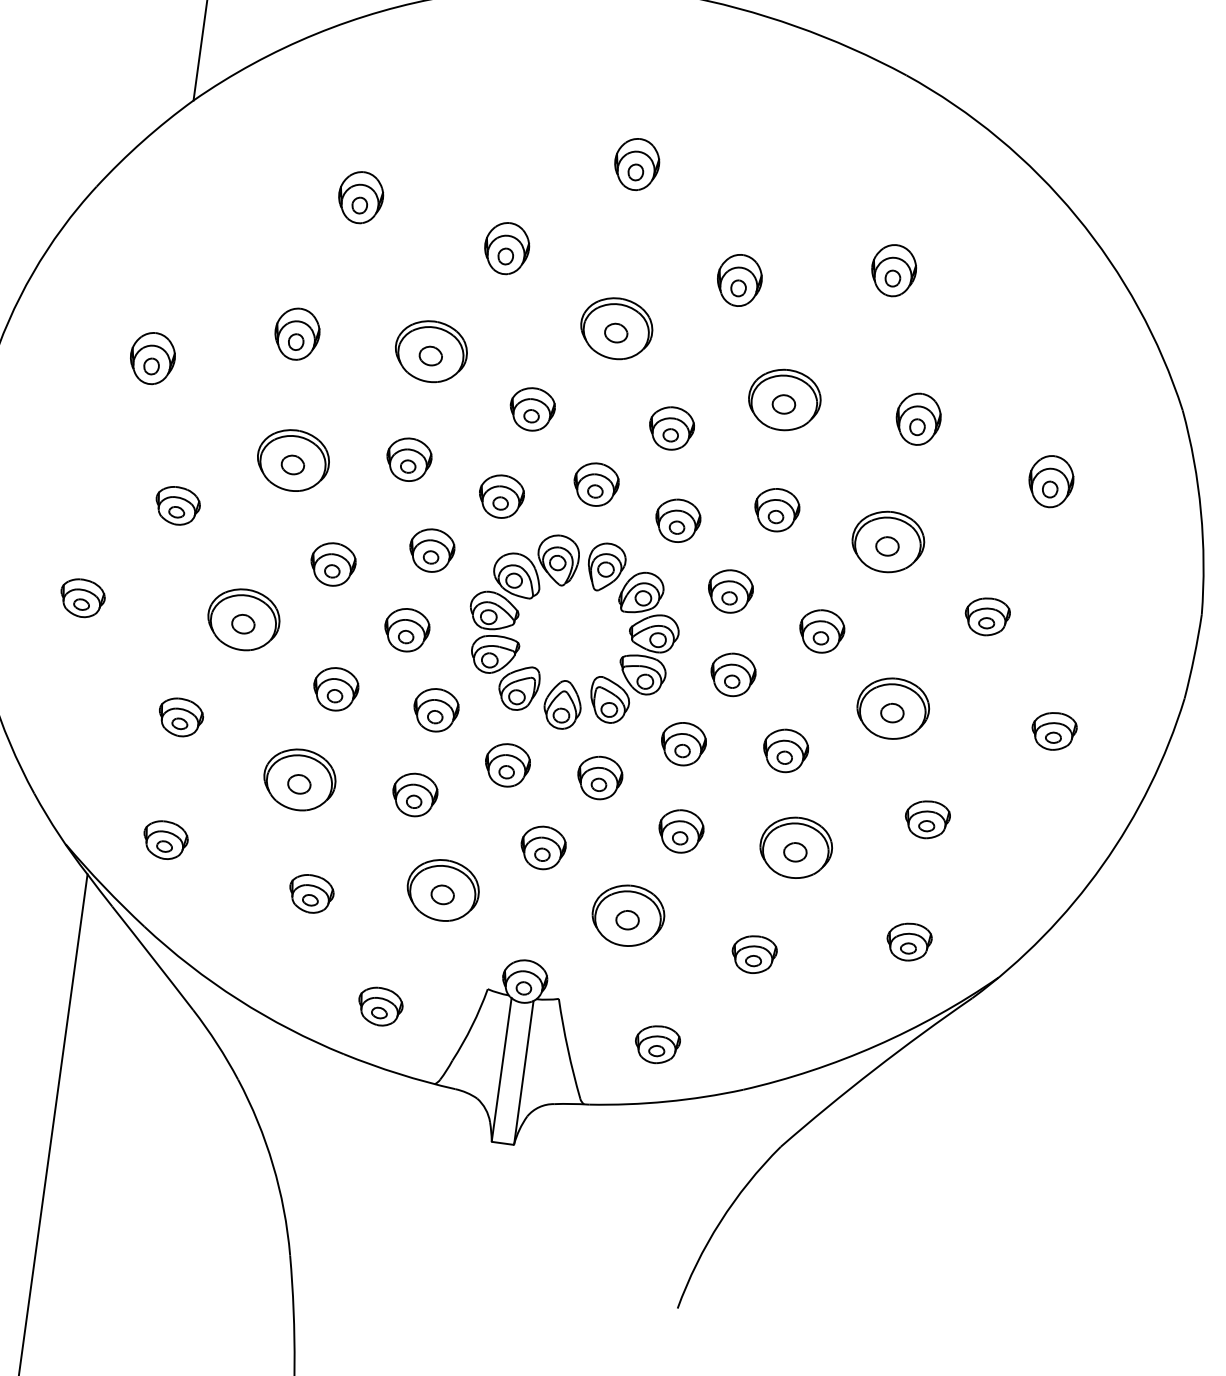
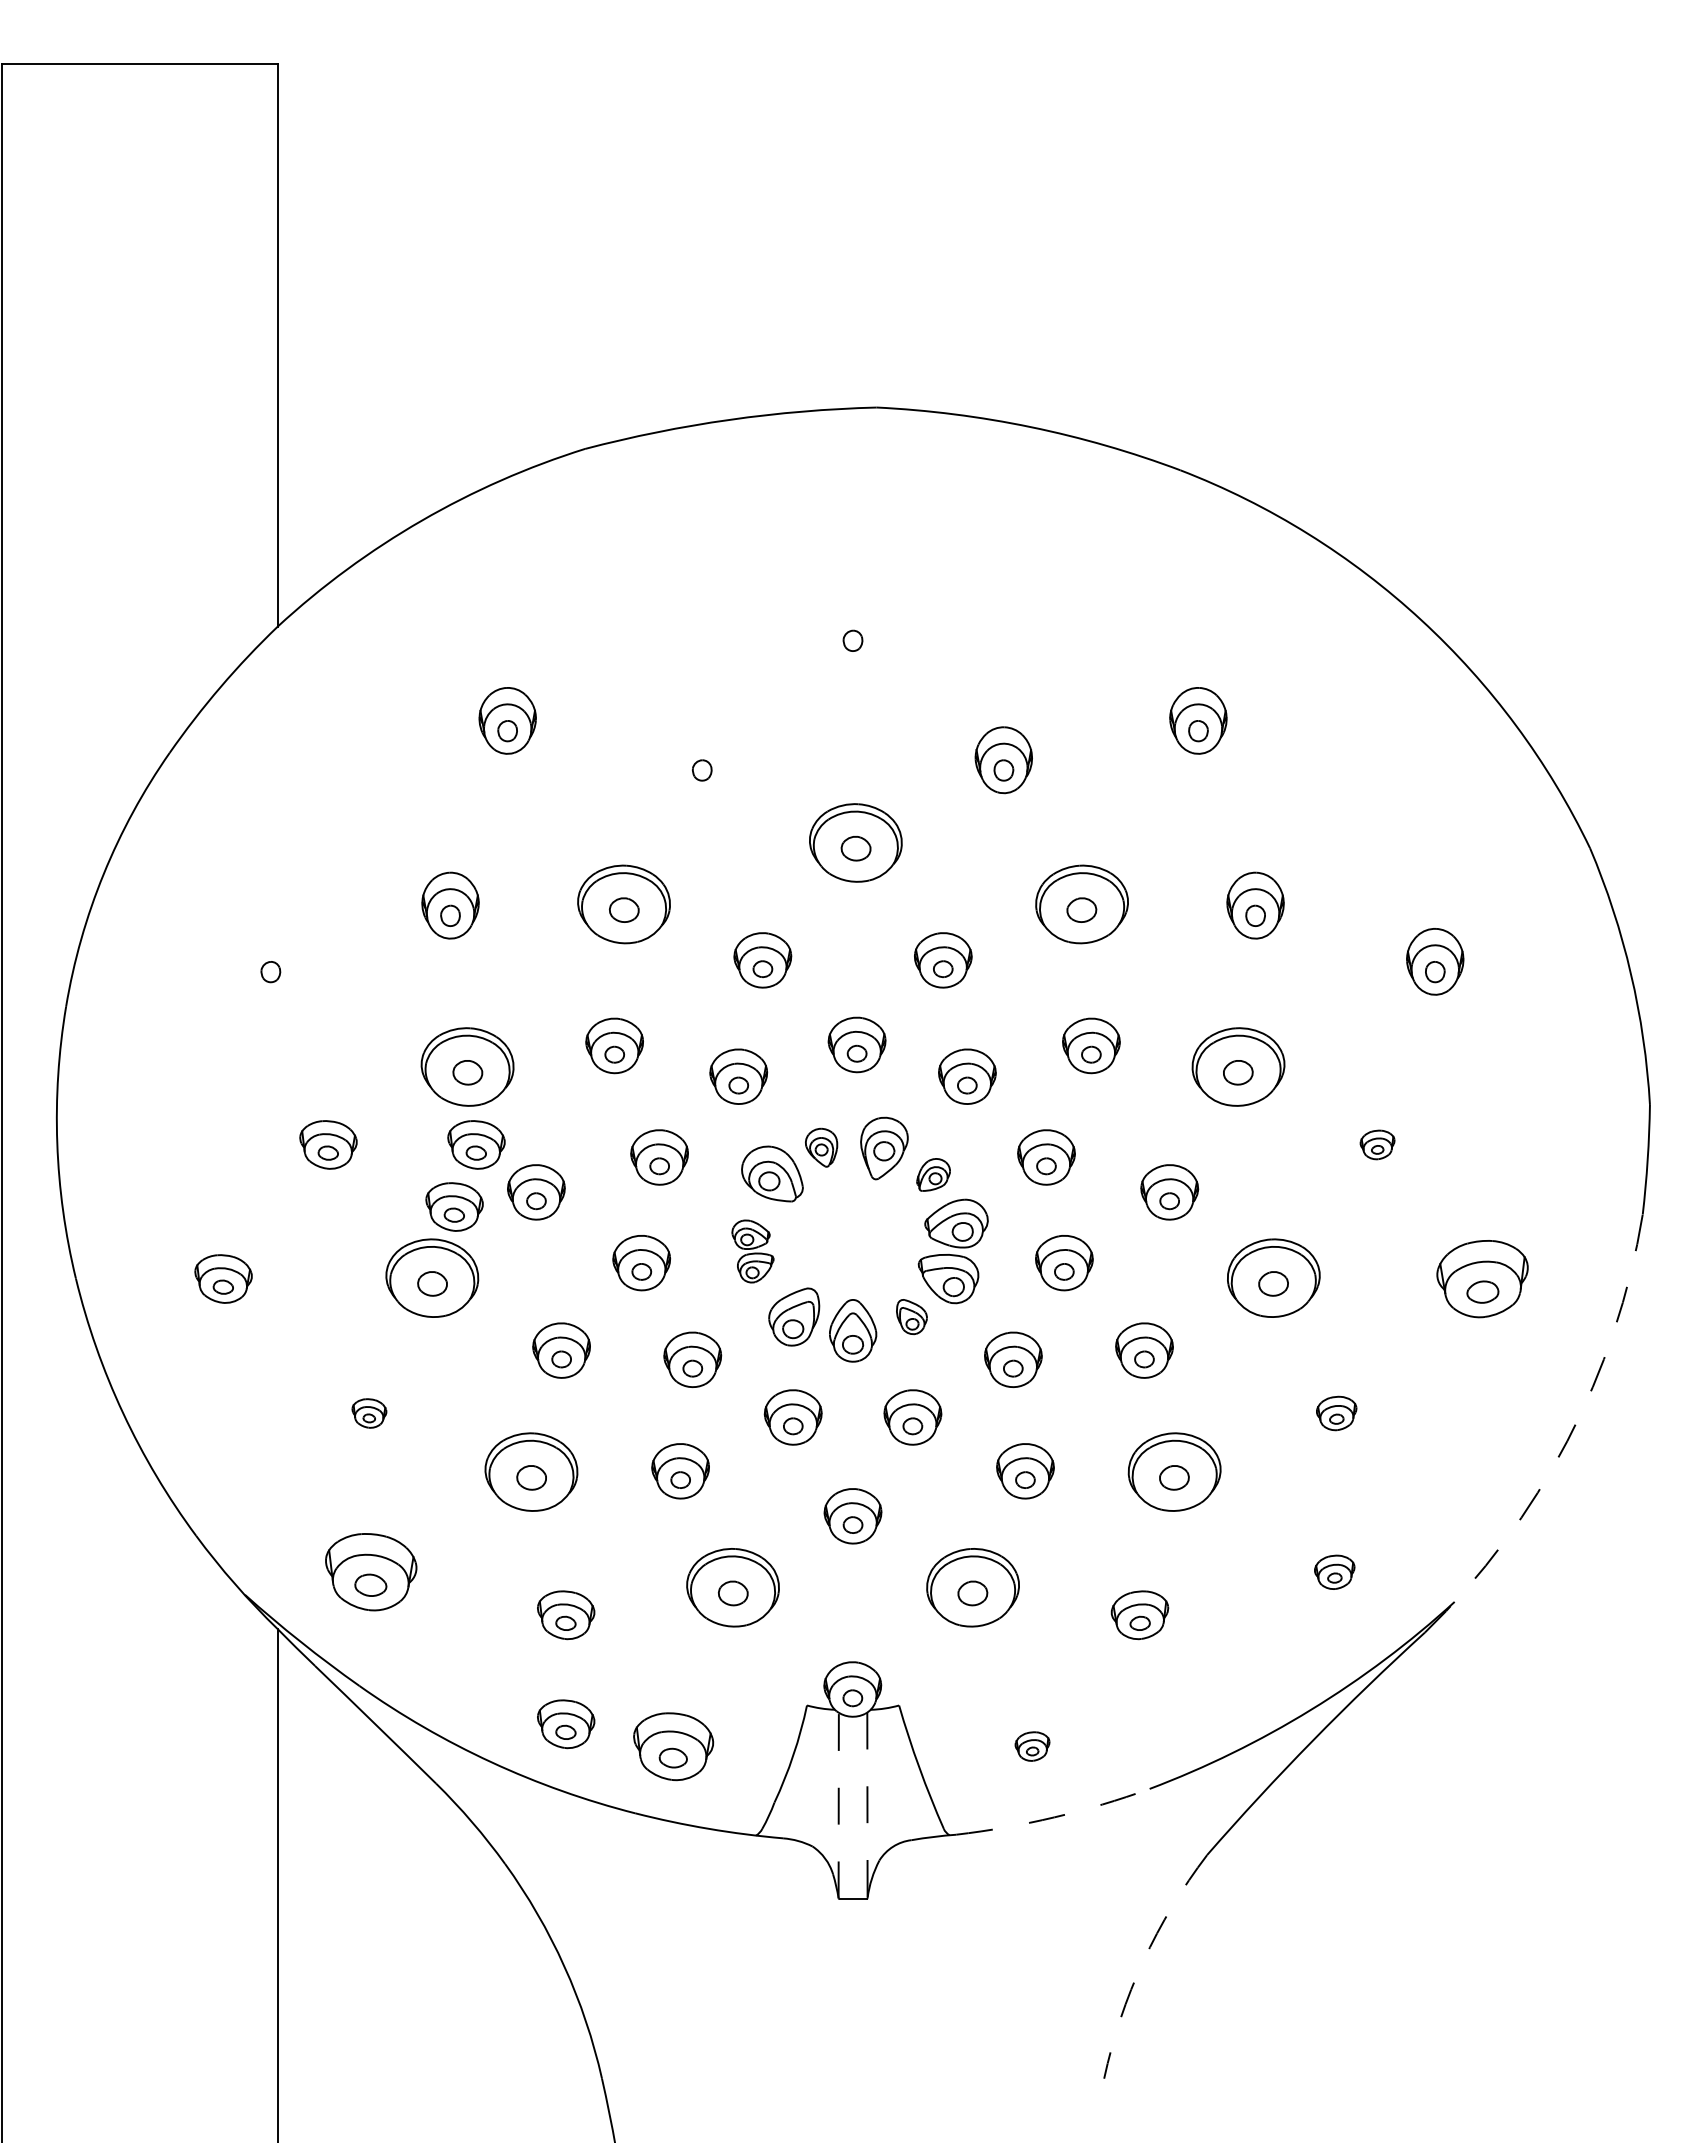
part: (637, 164) -> (853, 630), removed
part: (507, 248) -> (702, 760), removed
part: (152, 358) -> (270, 961), removed
part: (292, 521) -> (476, 1144), added
part: (557, 560) -> (821, 1147), size x0.6
part: (268, 566) -> (454, 1206), added
part: (641, 592) -> (933, 1174), size x0.6
part: (987, 616) -> (1377, 1144), size x0.6
part: (493, 633) -> (752, 1251), size x0.6
part: (609, 700) -> (911, 1316), size x0.6
part: (181, 717) -> (369, 1413), size x0.6
part: (1054, 731) -> (1482, 1278), size x1.6
part: (927, 819) -> (1336, 1413), size x0.7
part: (165, 840) -> (371, 1572), size x1.6
arc: (1102, 865) -> (1567, 1441), solid -> dashed
part: (908, 942) -> (1334, 1572), size x0.7
part: (300, 978) -> (566, 1724), added
part: (380, 1006) -> (673, 1746), size x1.4
part: (657, 1044) -> (1032, 1746), size x0.6
line: (501, 1069) -> (838, 1805), solid -> dashed
line: (523, 1072) -> (867, 1805), solid -> dashed
arc: (666, 1101) -> (1054, 1817), solid -> dashed
arc: (720, 1222) -> (1143, 1961), solid -> dashed

